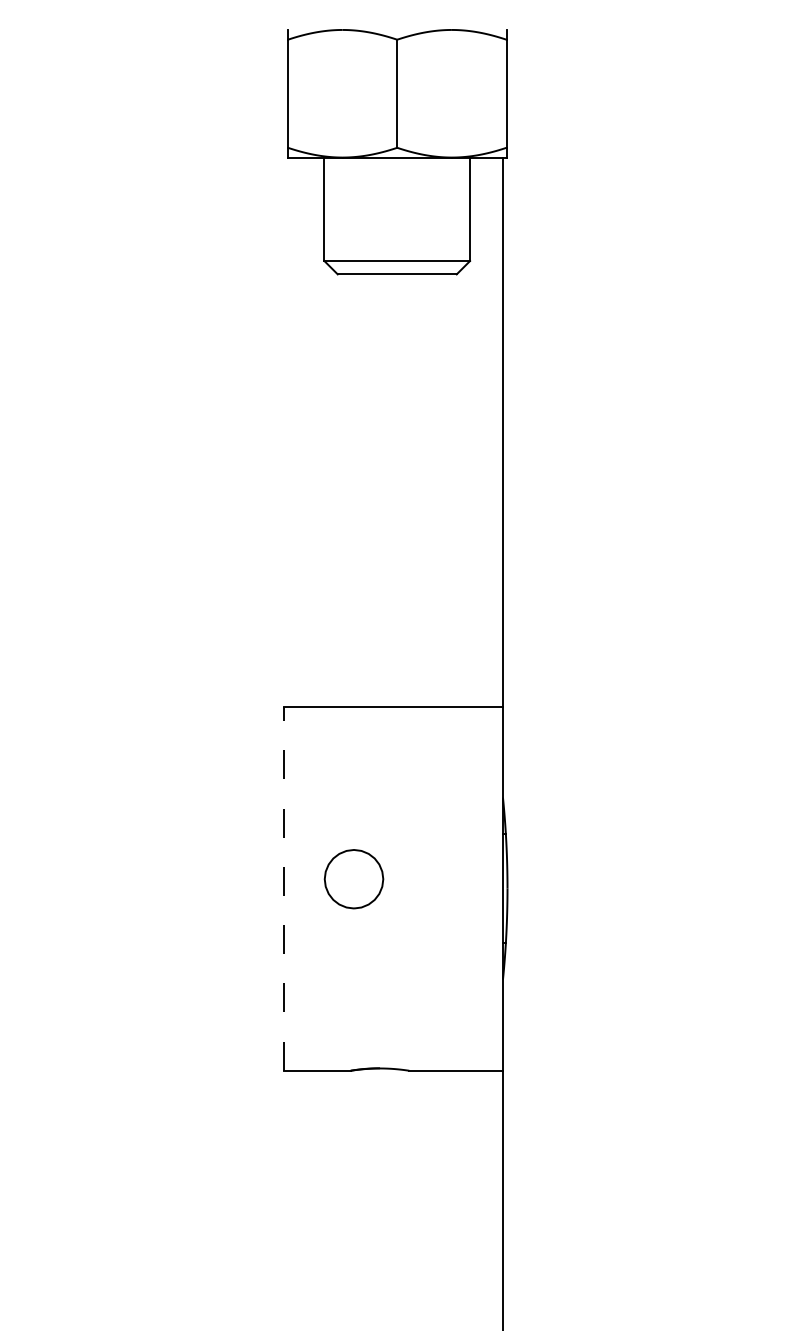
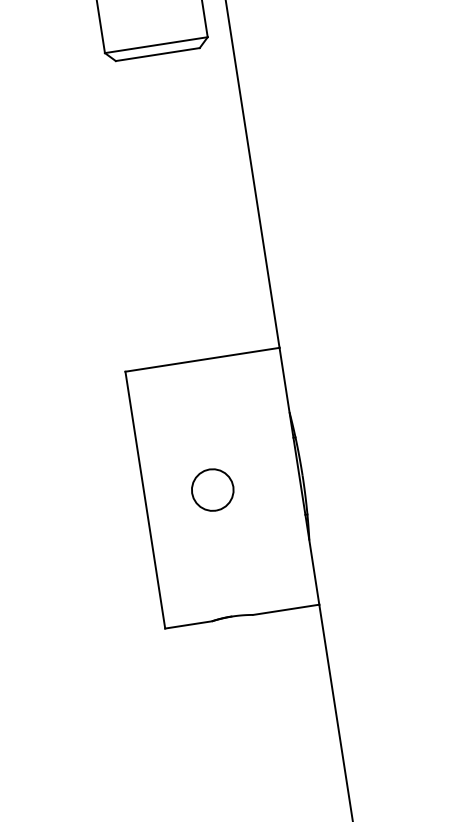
part: (353, 879) -> (212, 490), moved
line: (284, 888) -> (145, 500), dashed -> solid

